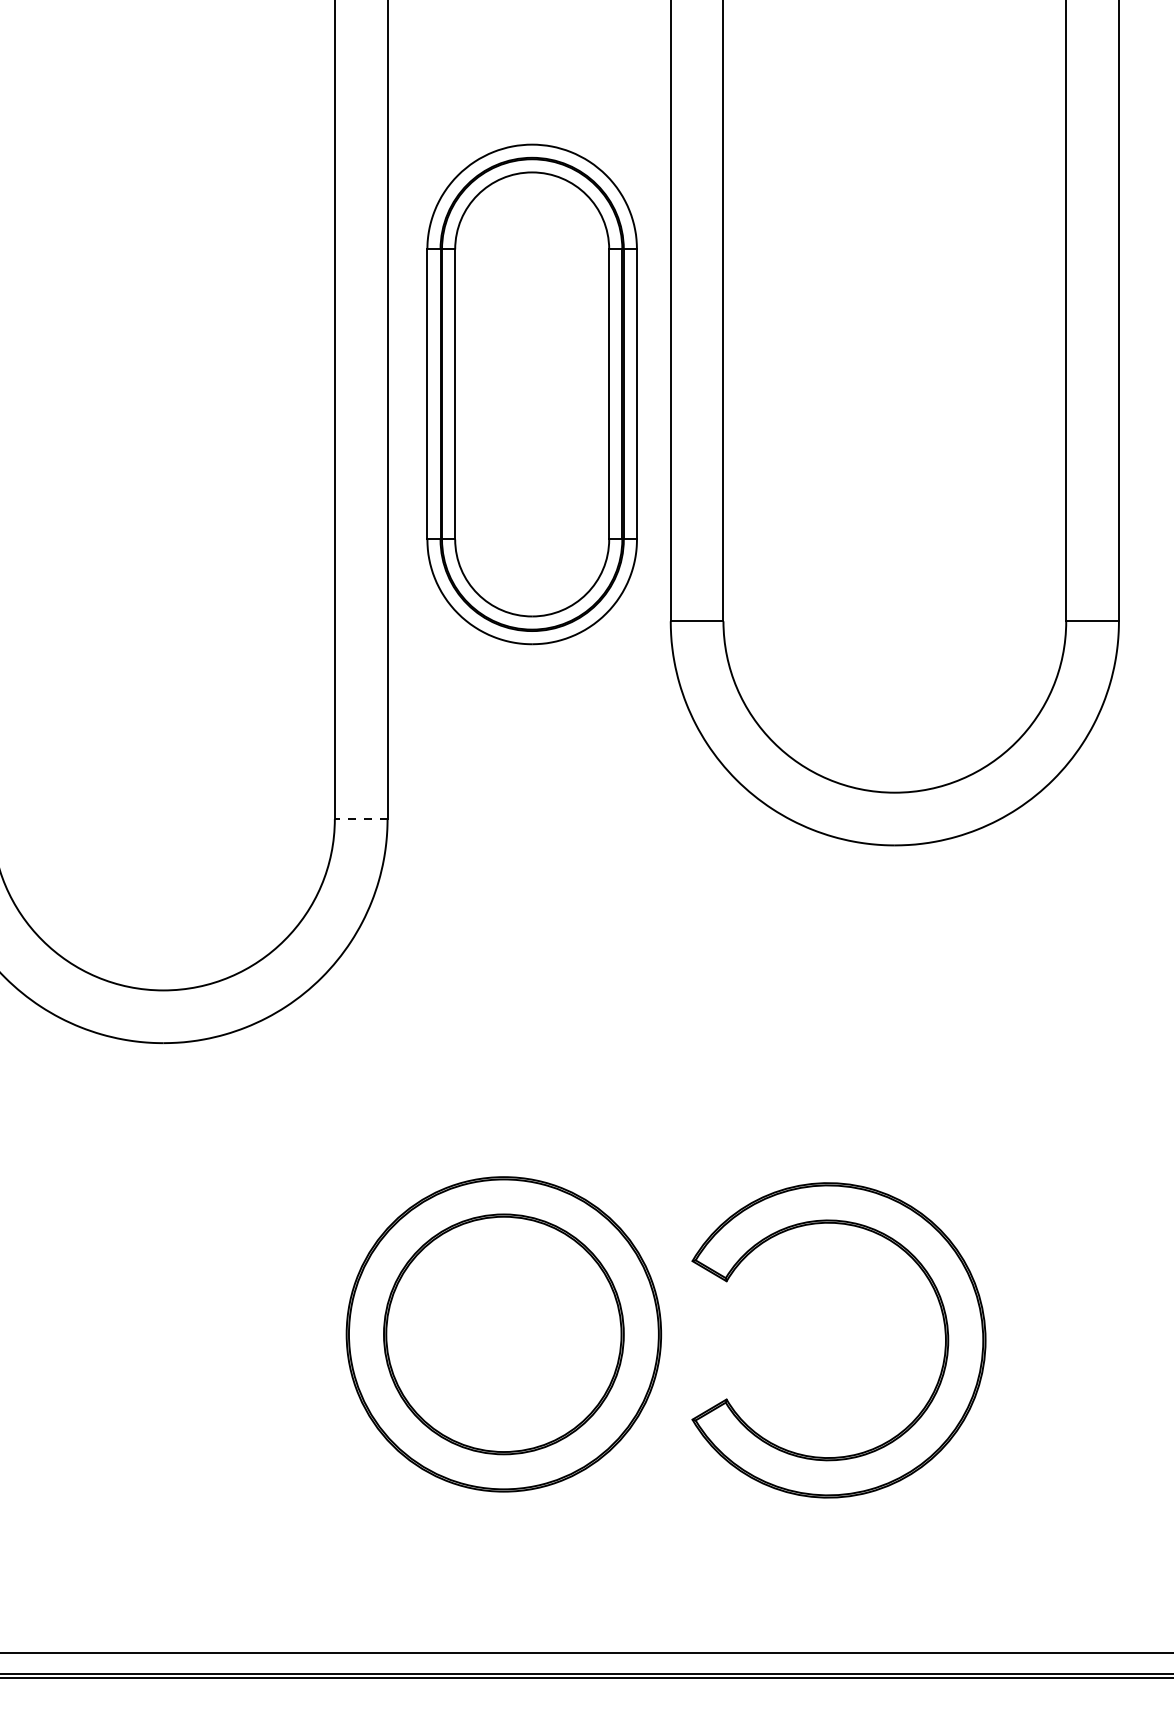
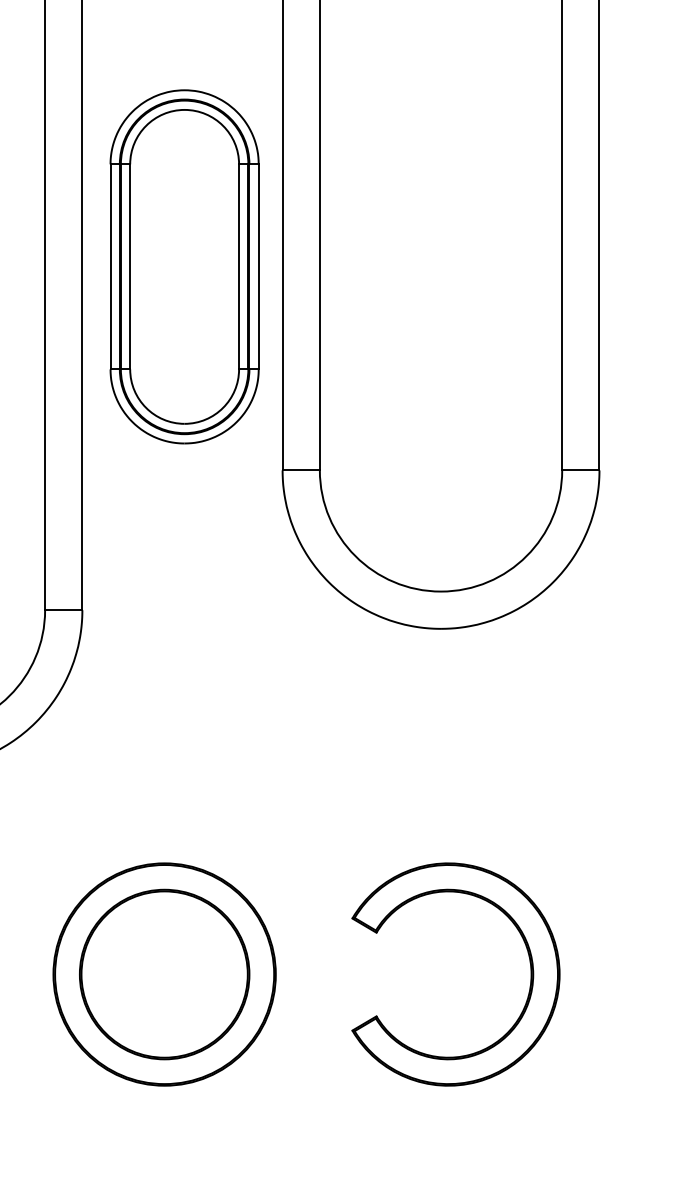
part: (531, 394) -> (184, 266), moved
line: (360, 819) -> (63, 610), dashed -> solid
part: (944, 1334) -> (530, 970), moved

